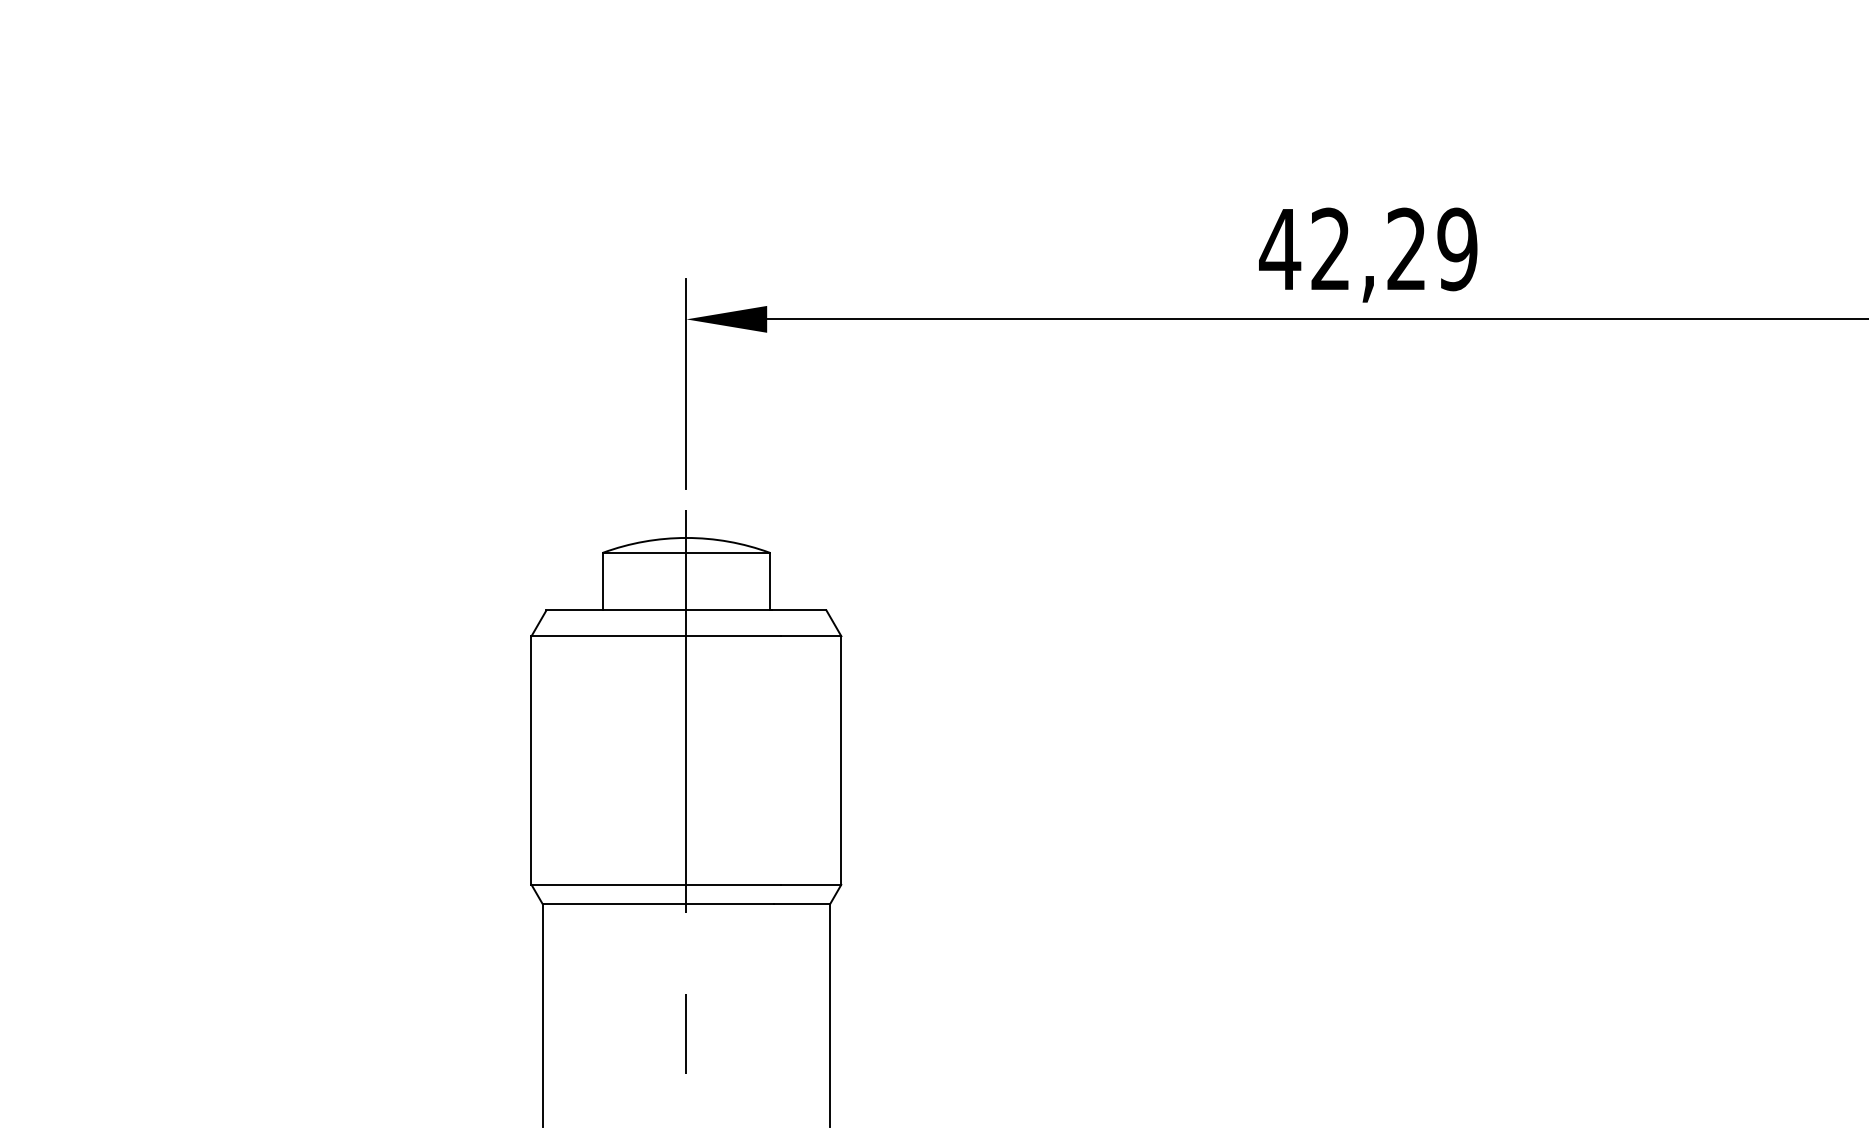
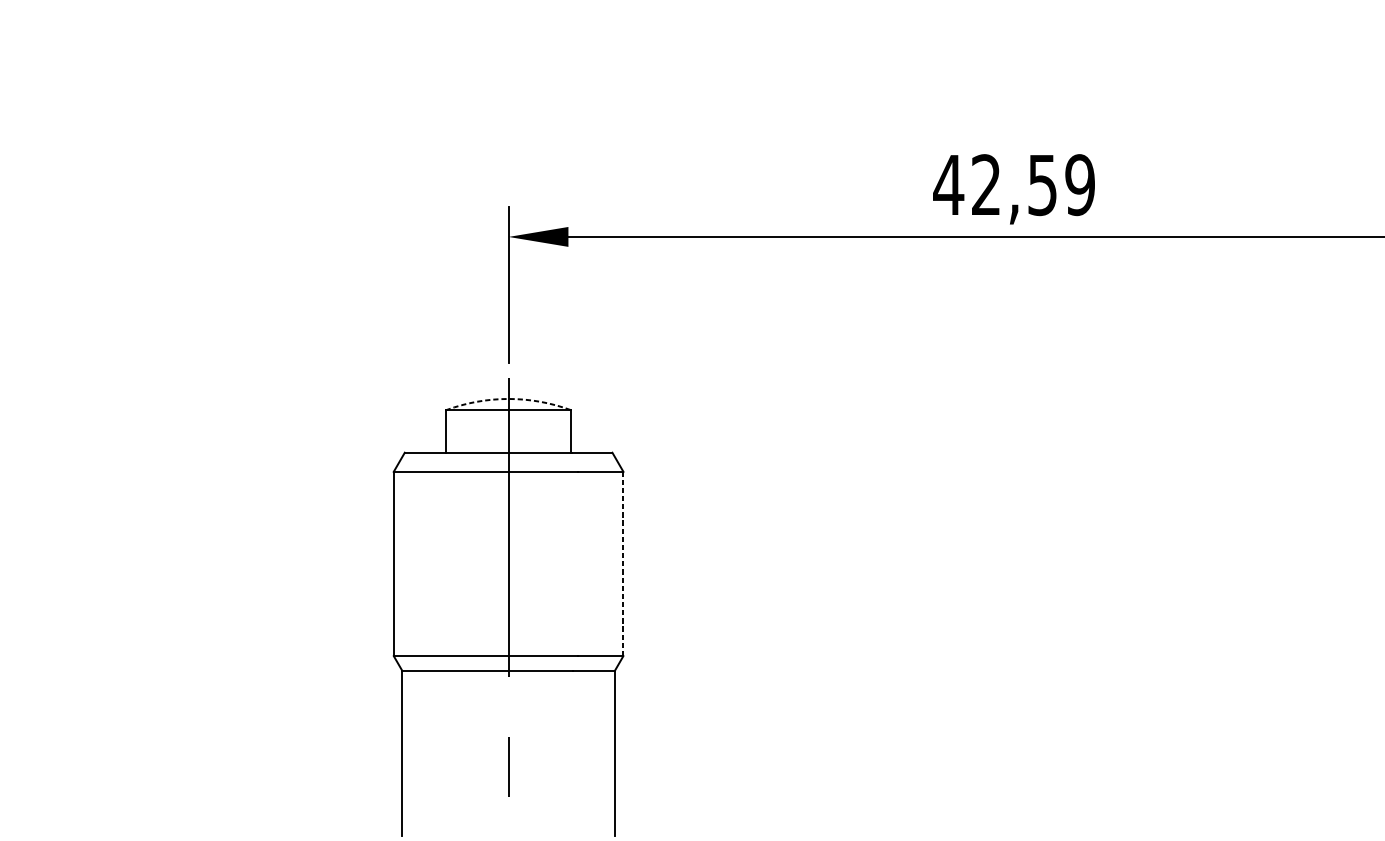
text: (1406, 249) -> (1042, 185), 42,29 -> 42,59
arc: (686, 537) -> (508, 398), solid -> dashed
line: (841, 760) -> (623, 563), solid -> dashed

